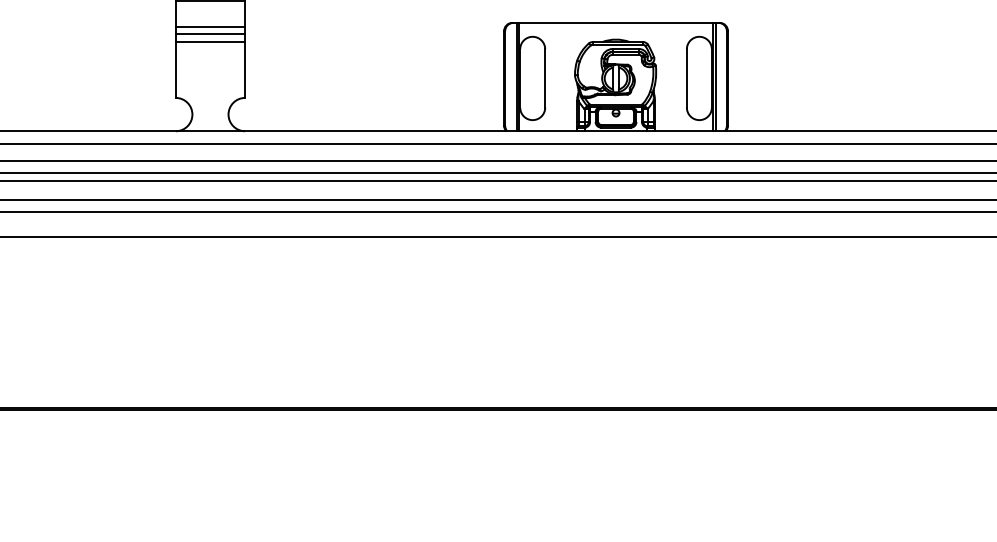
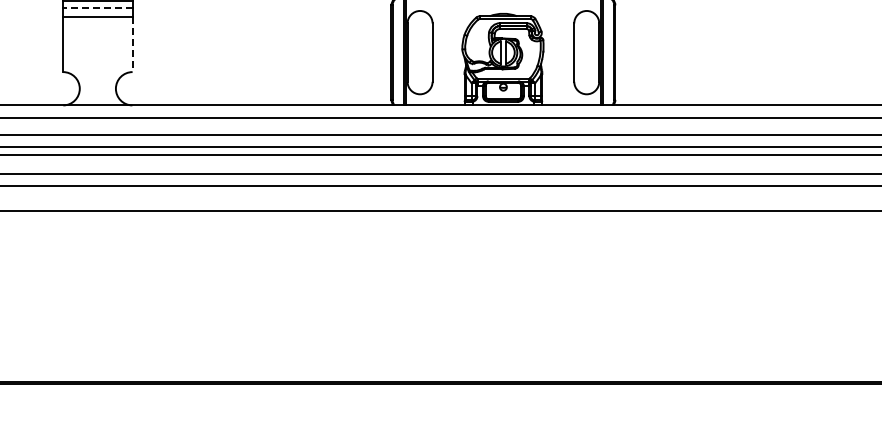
line: (210, 33) -> (97, 7), solid -> dashed
line: (245, 70) -> (132, 44), solid -> dashed

